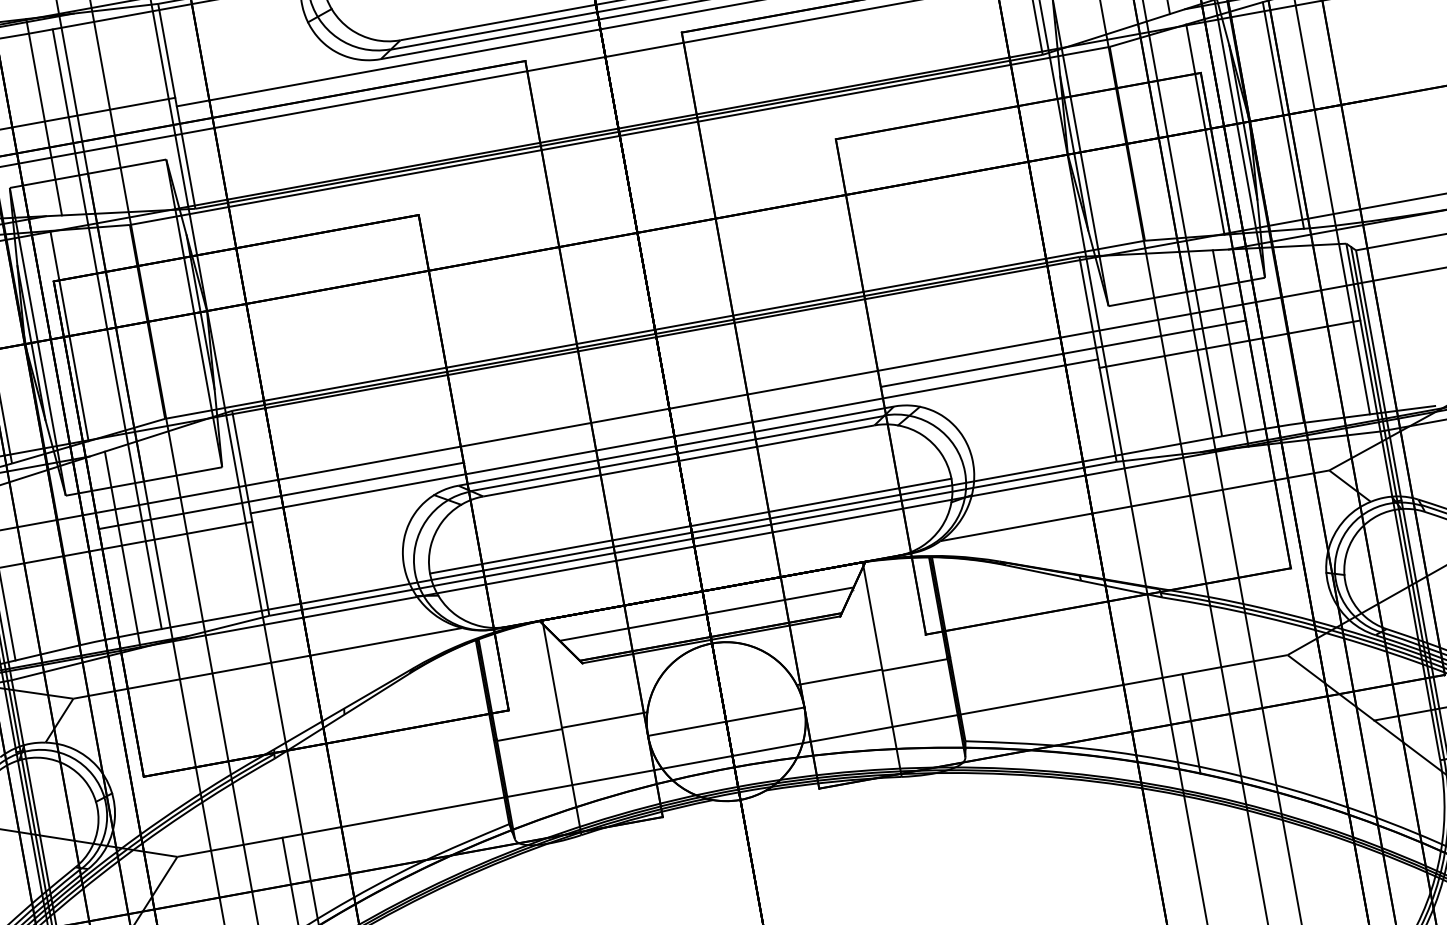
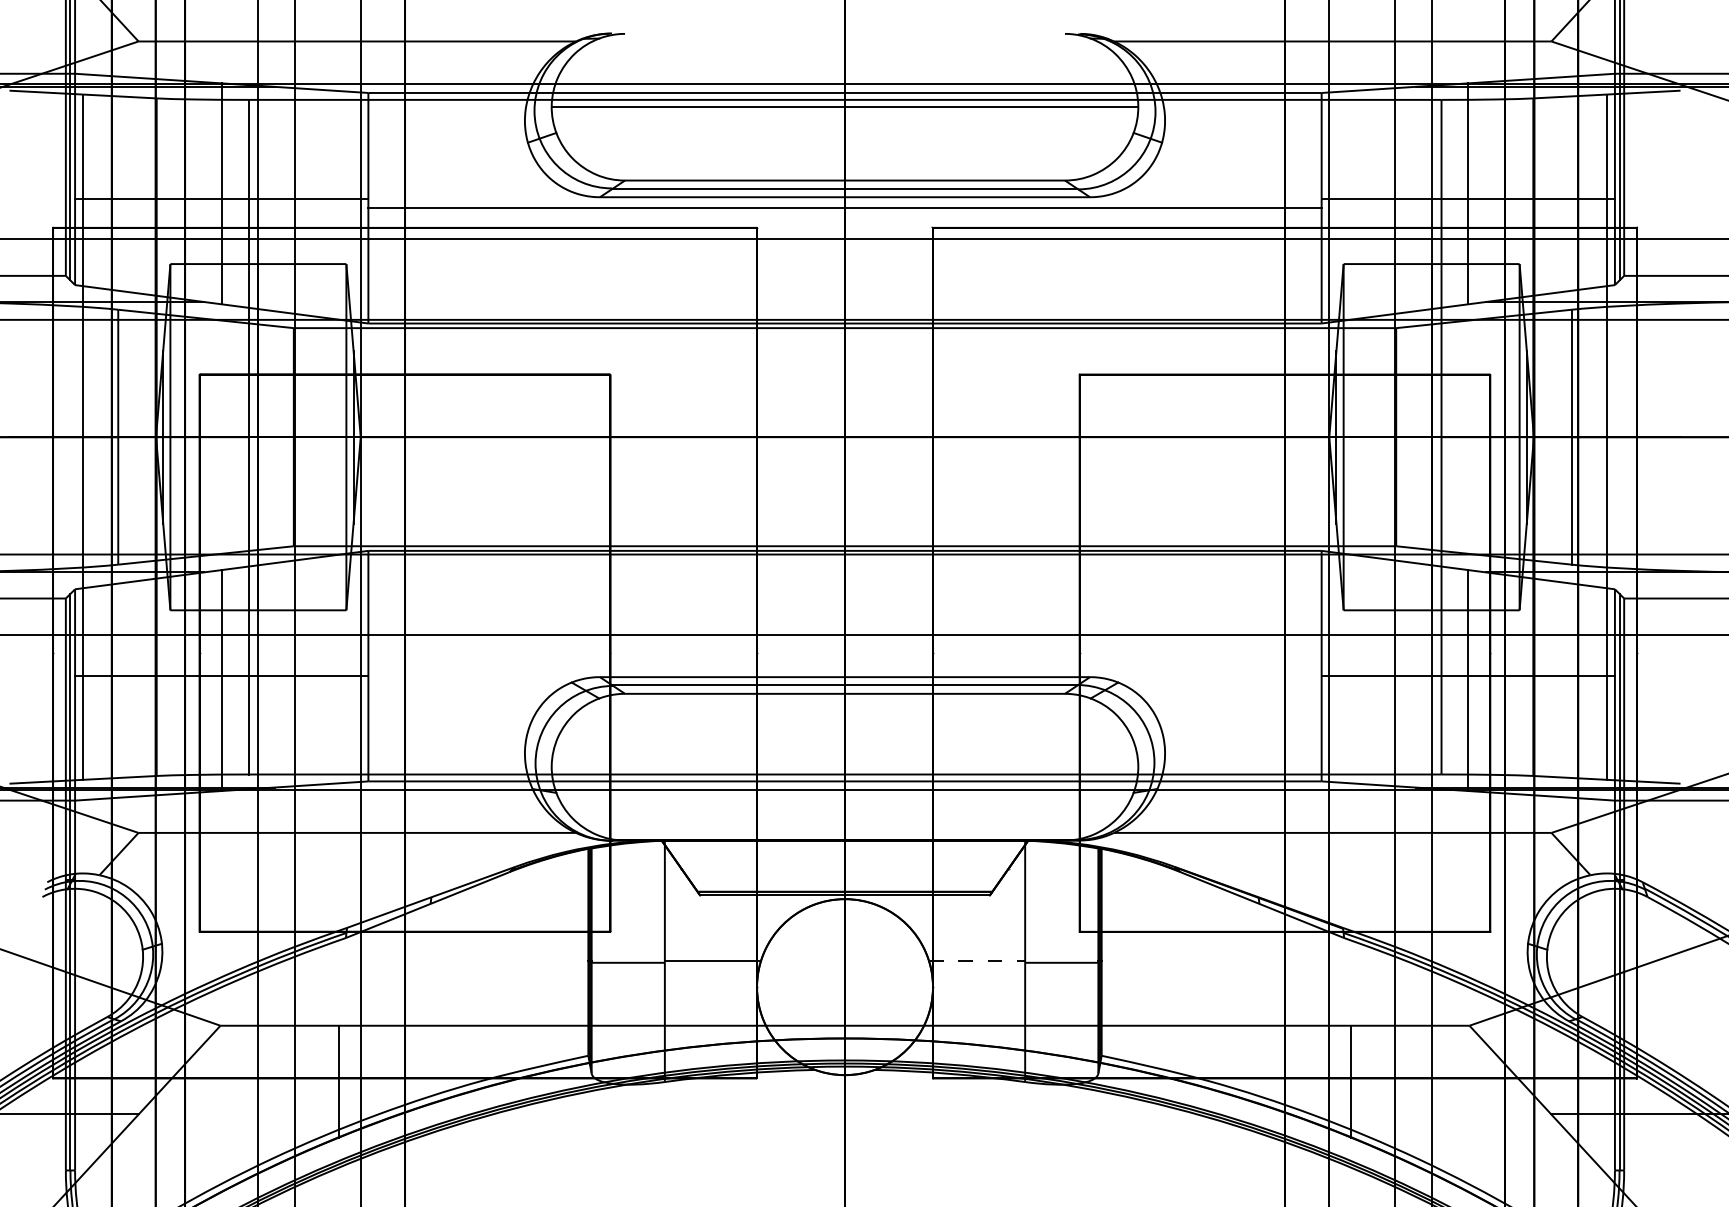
line: (1204, 129) -> (1483, 436), removed
line: (69, 335) -> (206, 436), removed
line: (1063, 354) -> (1284, 653), removed
line: (674, 436) -> (844, 666), removed
line: (280, 496) -> (404, 653), removed
line: (690, 526) -> (844, 767), removed
line: (706, 614) -> (844, 866), removed
line: (839, 677) -> (977, 961), solid -> dashed
line: (726, 721) -> (845, 987), removed

